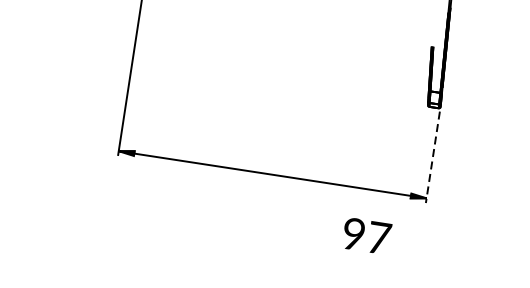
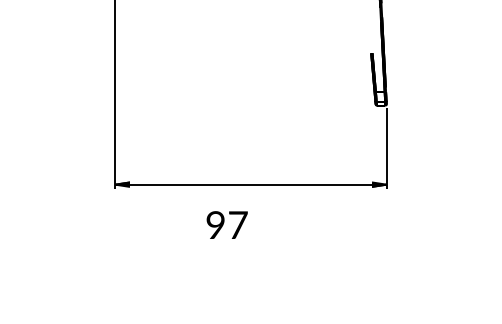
line: (432, 158) -> (386, 149), dashed -> solid
text: (366, 235) -> (226, 224), moved

